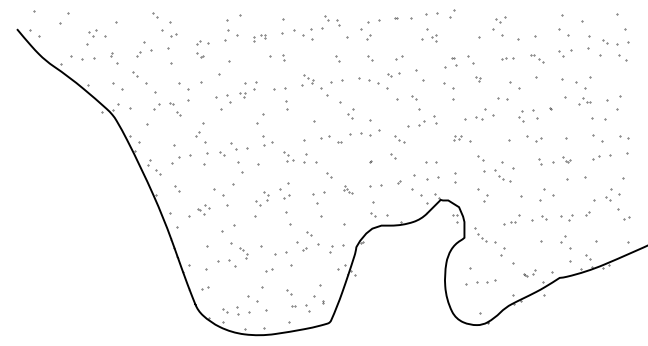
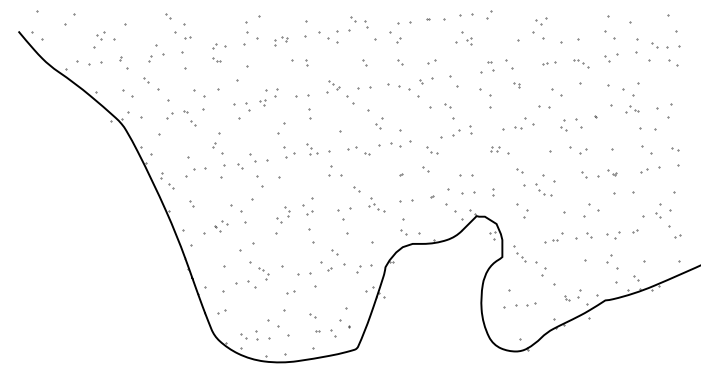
part: (624, 138) -> (675, 149), size x0.62
part: (288, 156) -> (312, 149), moved
part: (456, 178) -> (493, 192), size x0.62
part: (348, 189) -> (376, 204), size x1.67
part: (529, 273) -> (572, 295), size x1.43

